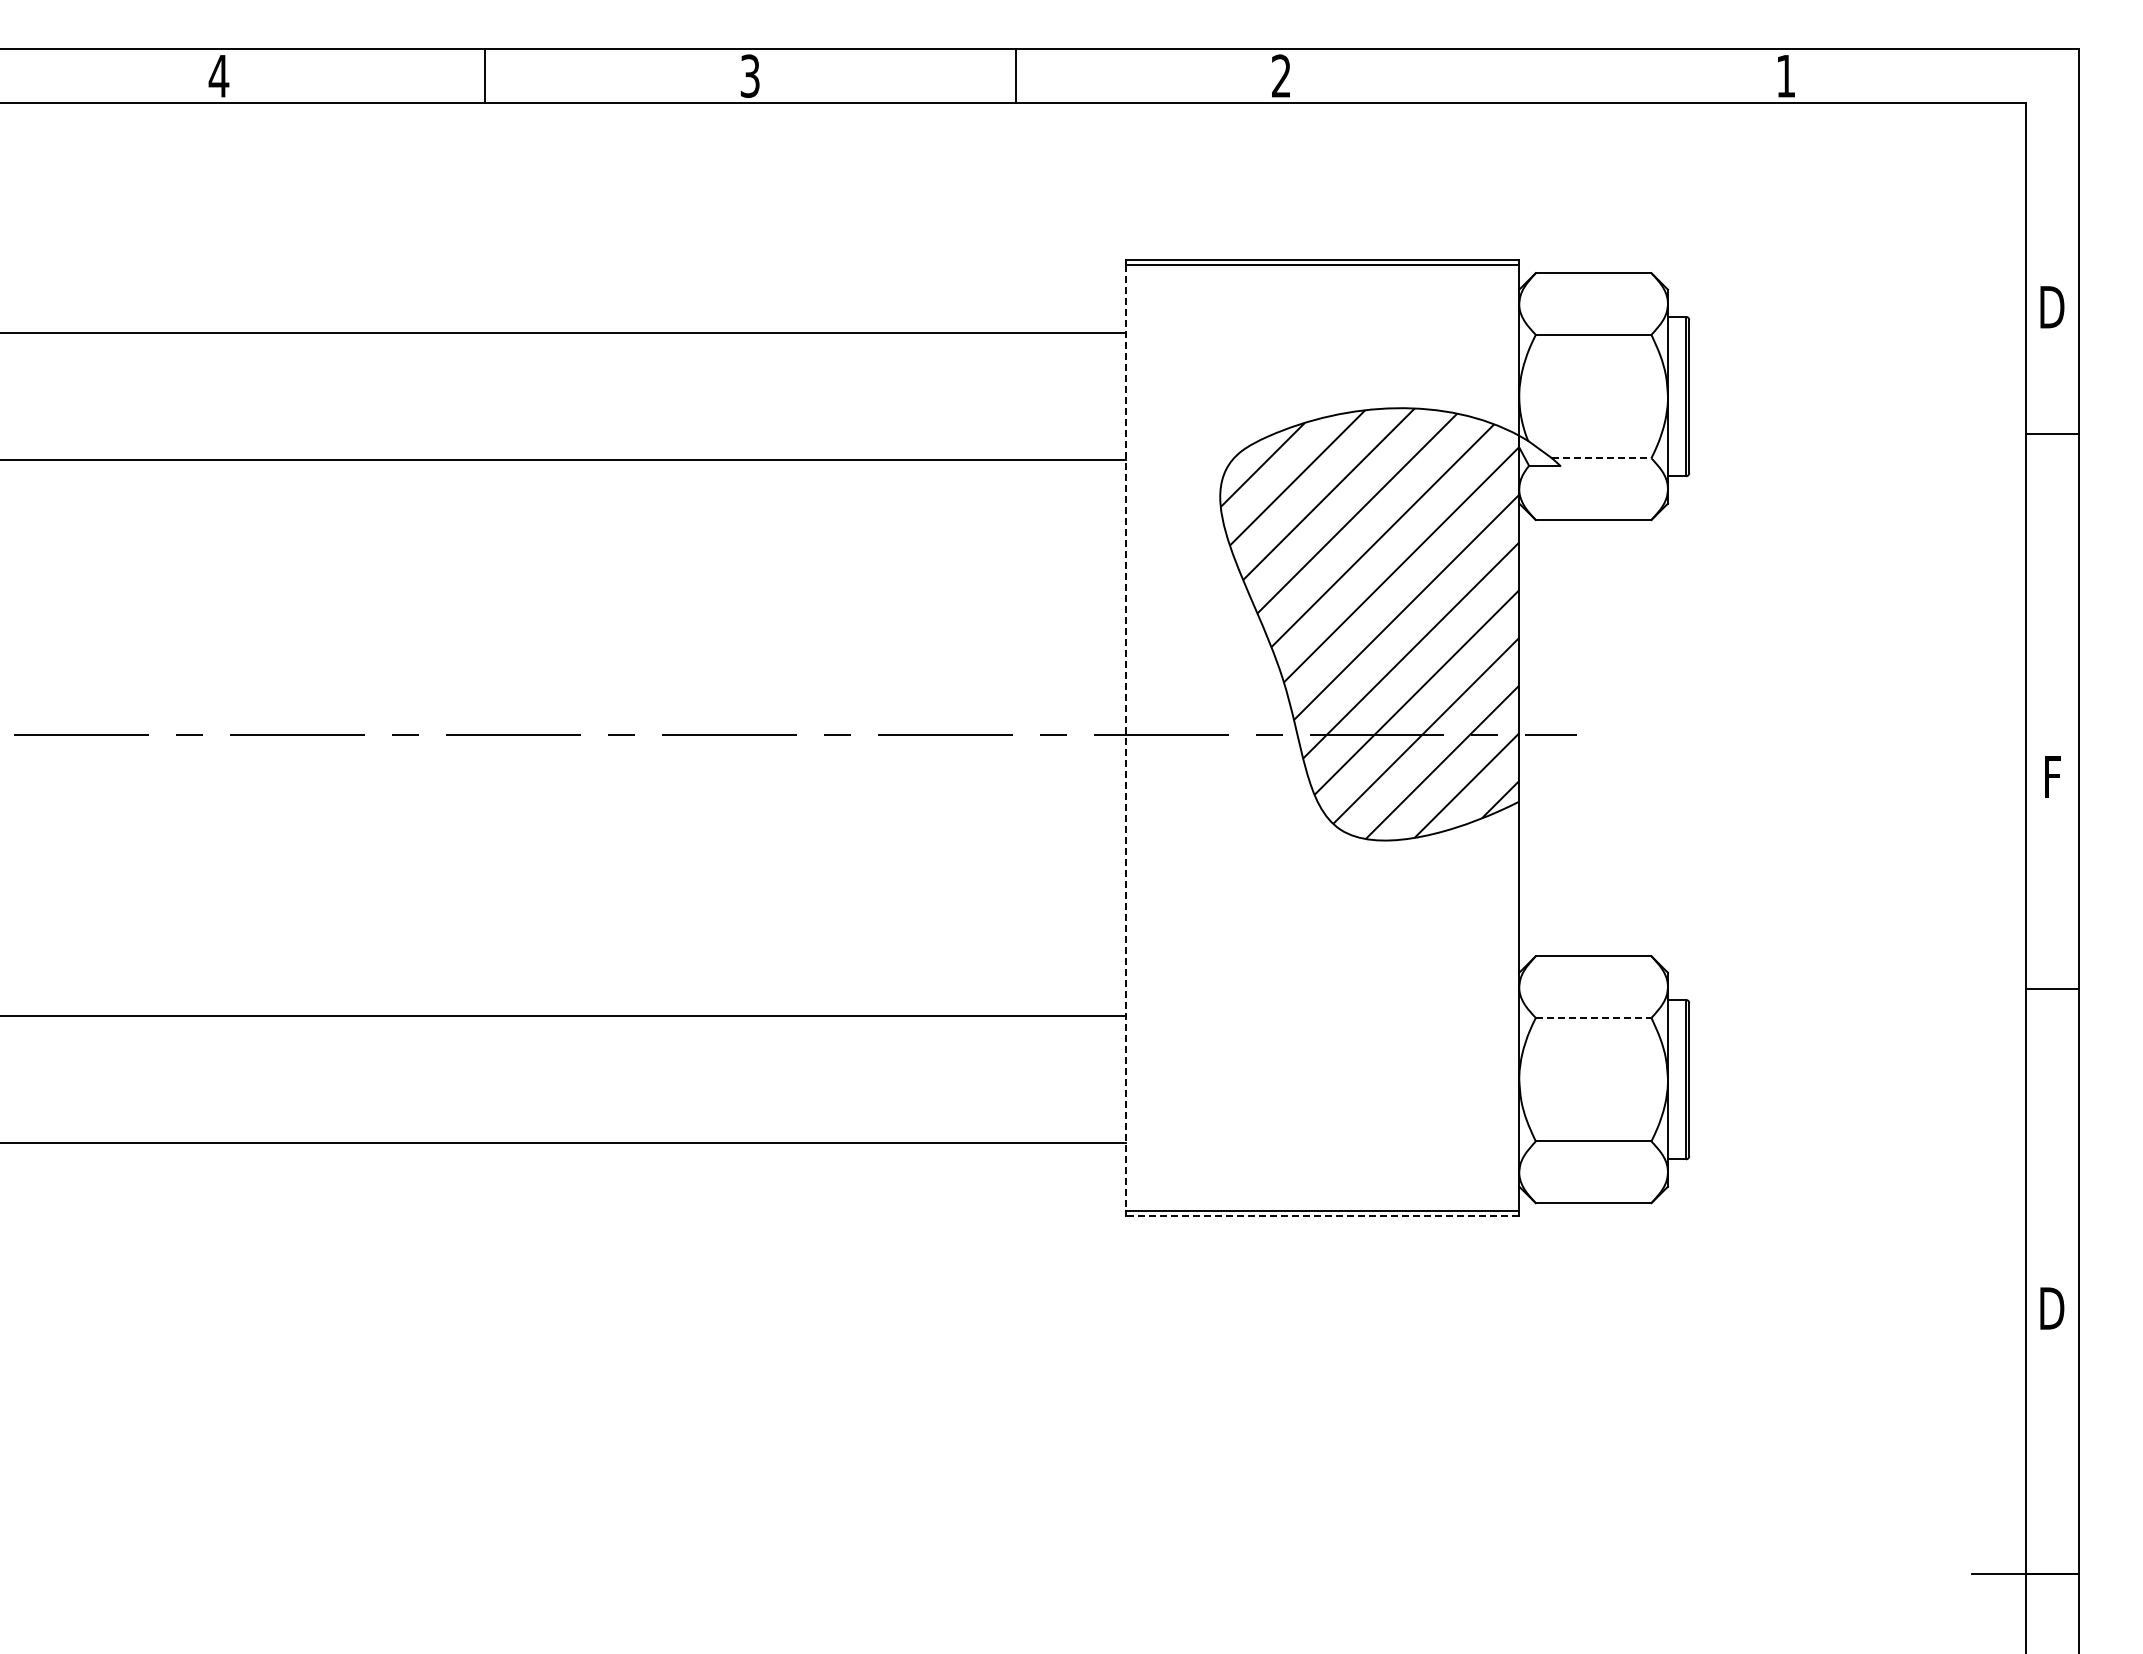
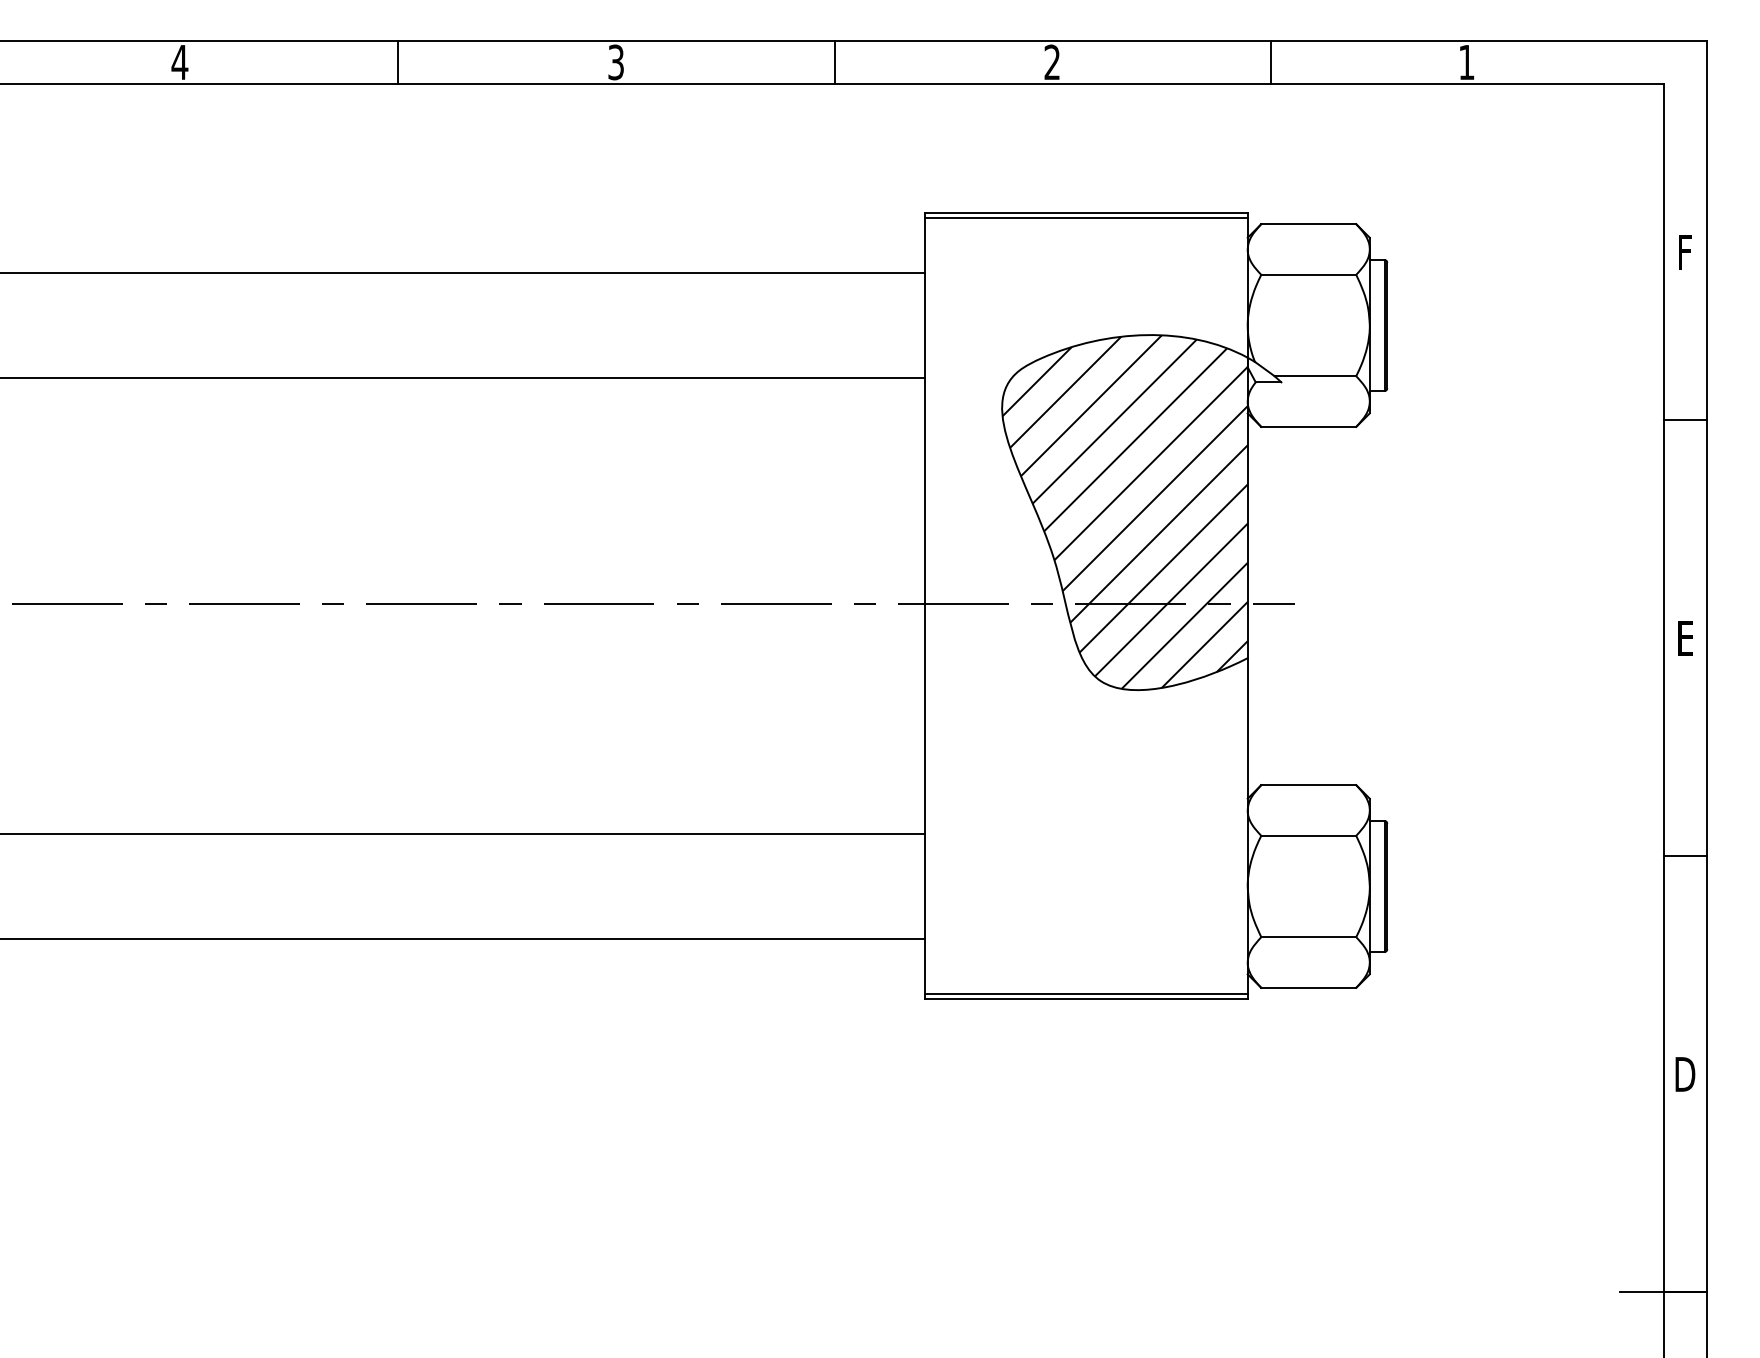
line: (1547, 75) -> (1270, 61), added
text: (2052, 307) -> (1685, 252), D -> F
line: (2051, 433) -> (1684, 419), moved
line: (1601, 458) -> (1315, 376), dashed -> solid
line: (1126, 738) -> (925, 606), dashed -> solid
text: (2052, 776) -> (1685, 637), F -> E
line: (2051, 988) -> (1684, 855), moved
line: (1593, 1017) -> (1308, 835), dashed -> solid
line: (1322, 1216) -> (1086, 998), dashed -> solid

